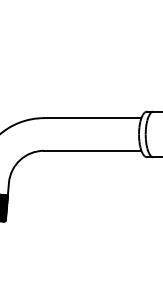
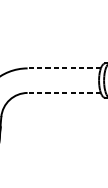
line: (92, 118) -> (64, 68), solid -> dashed
line: (92, 150) -> (64, 92), solid -> dashed

